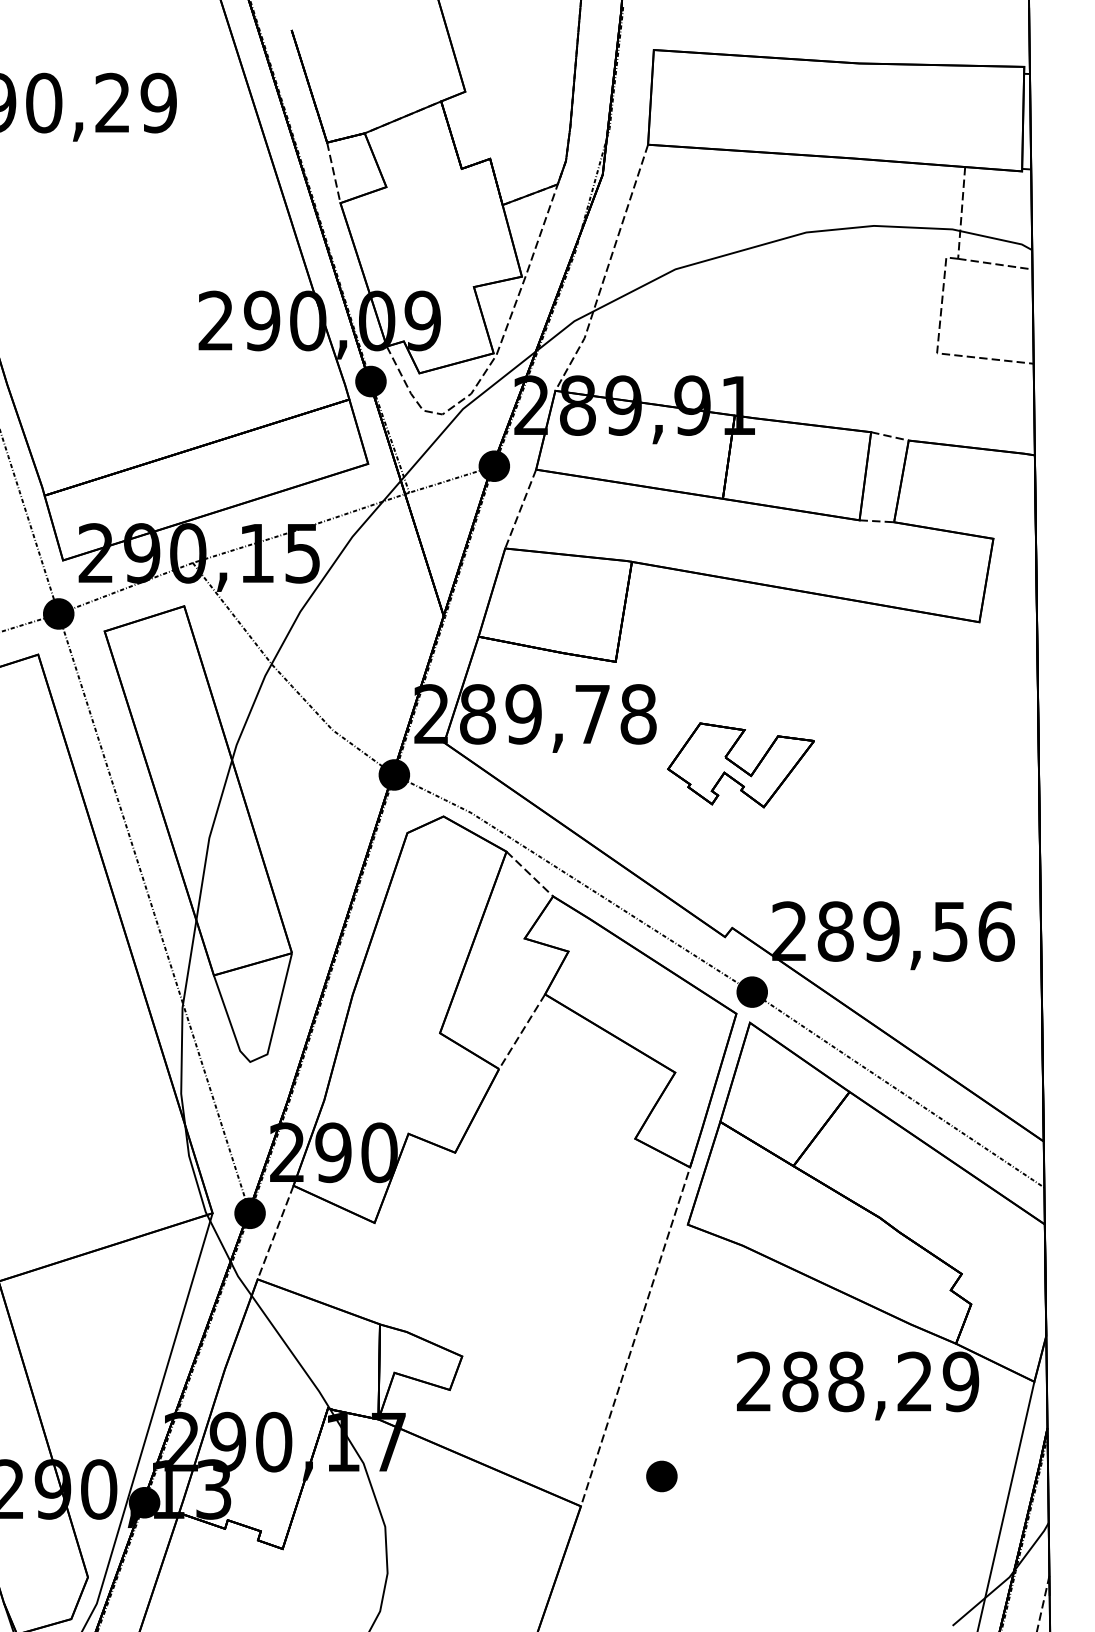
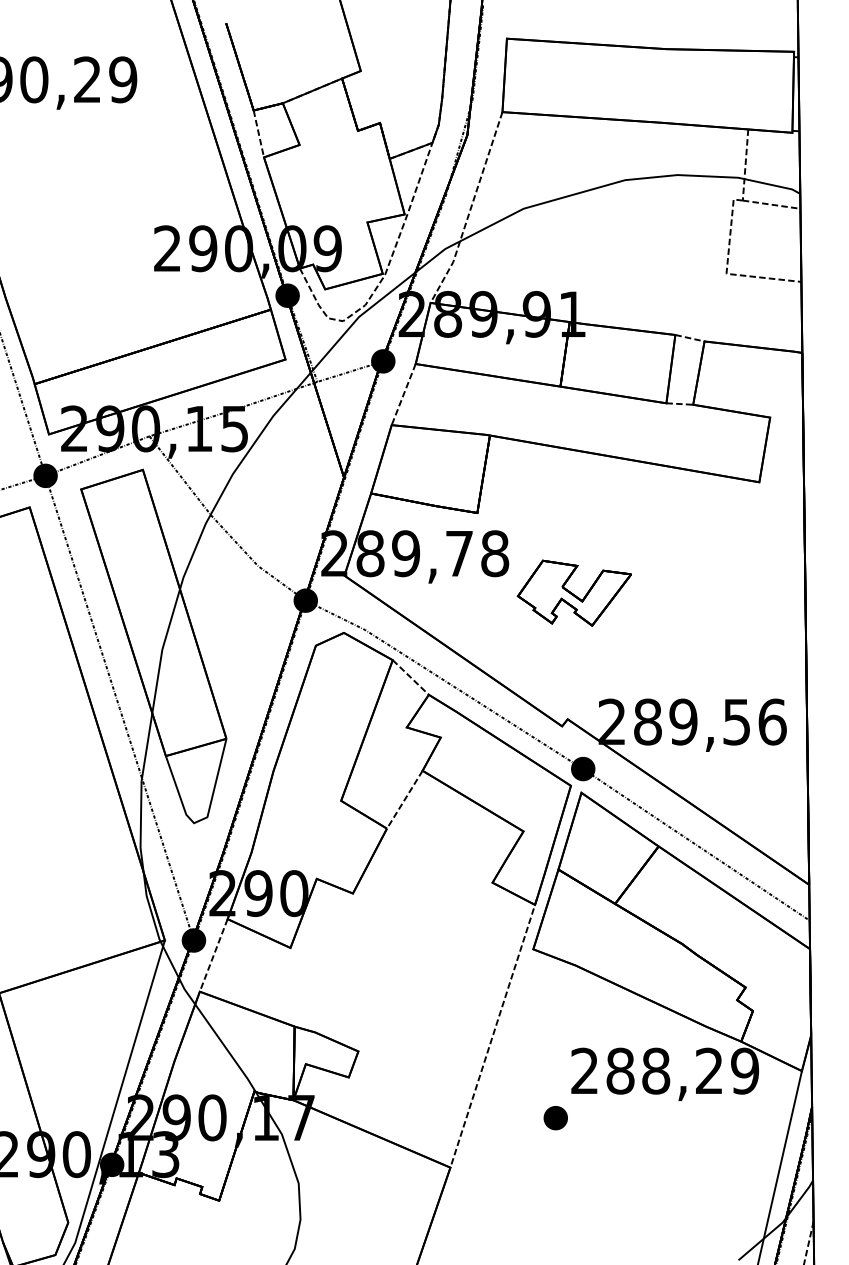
part: (661, 1476) -> (555, 1118), moved

